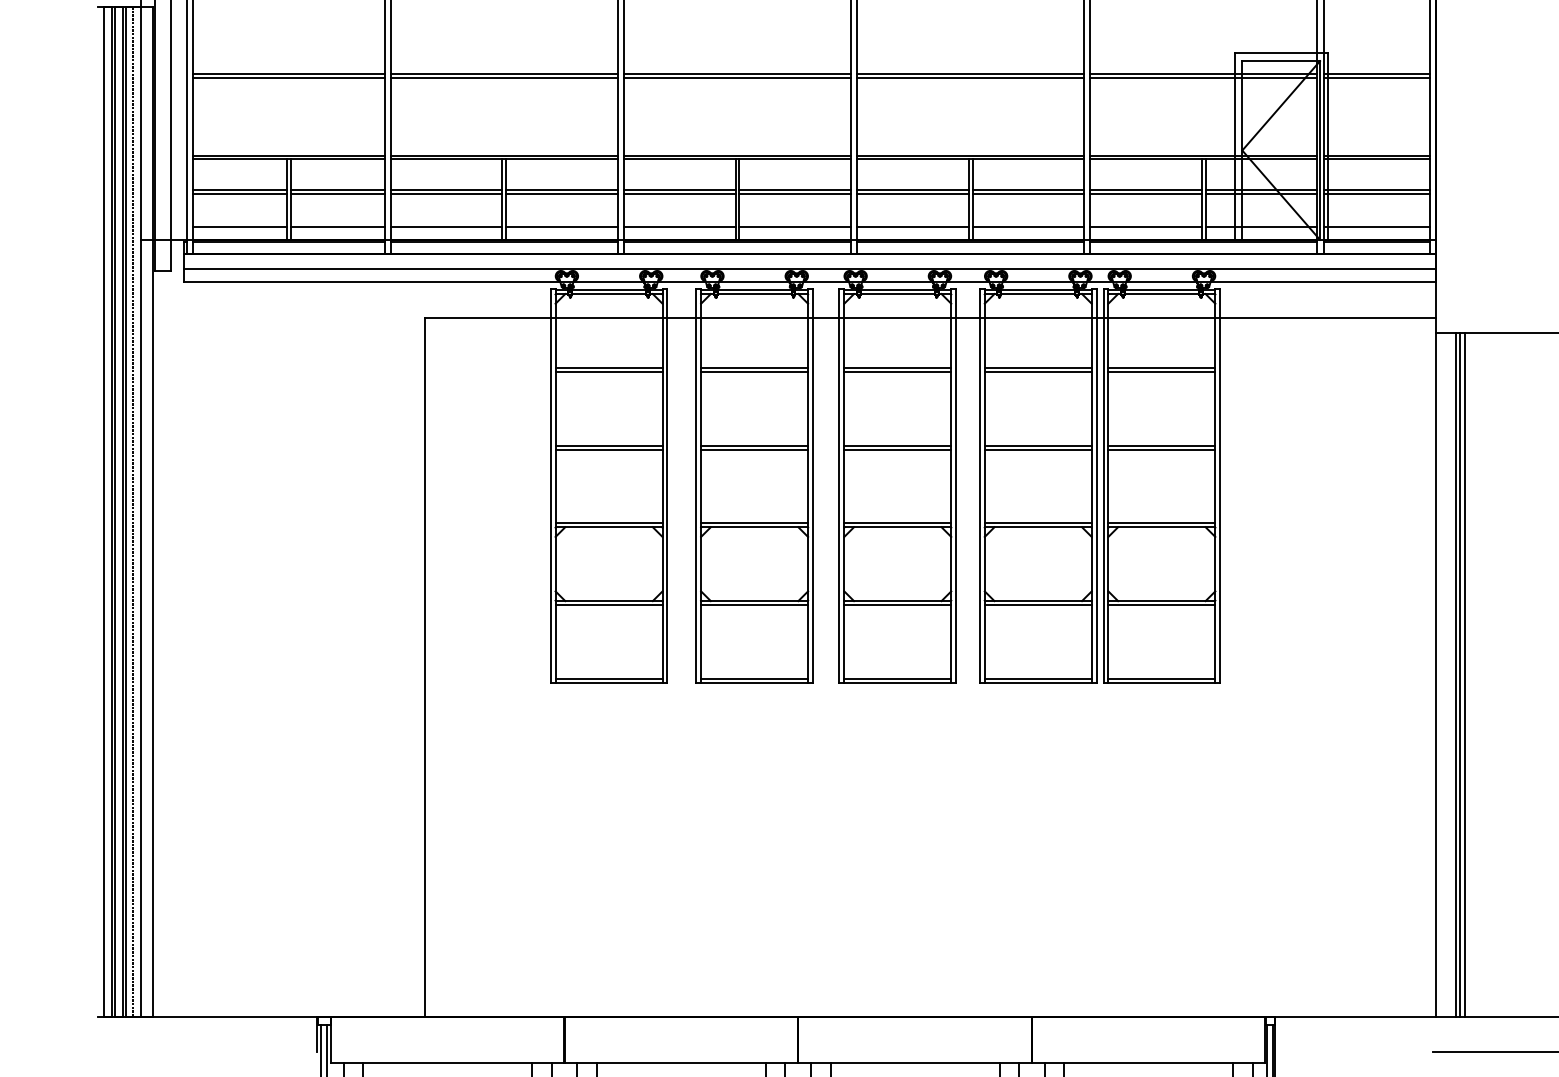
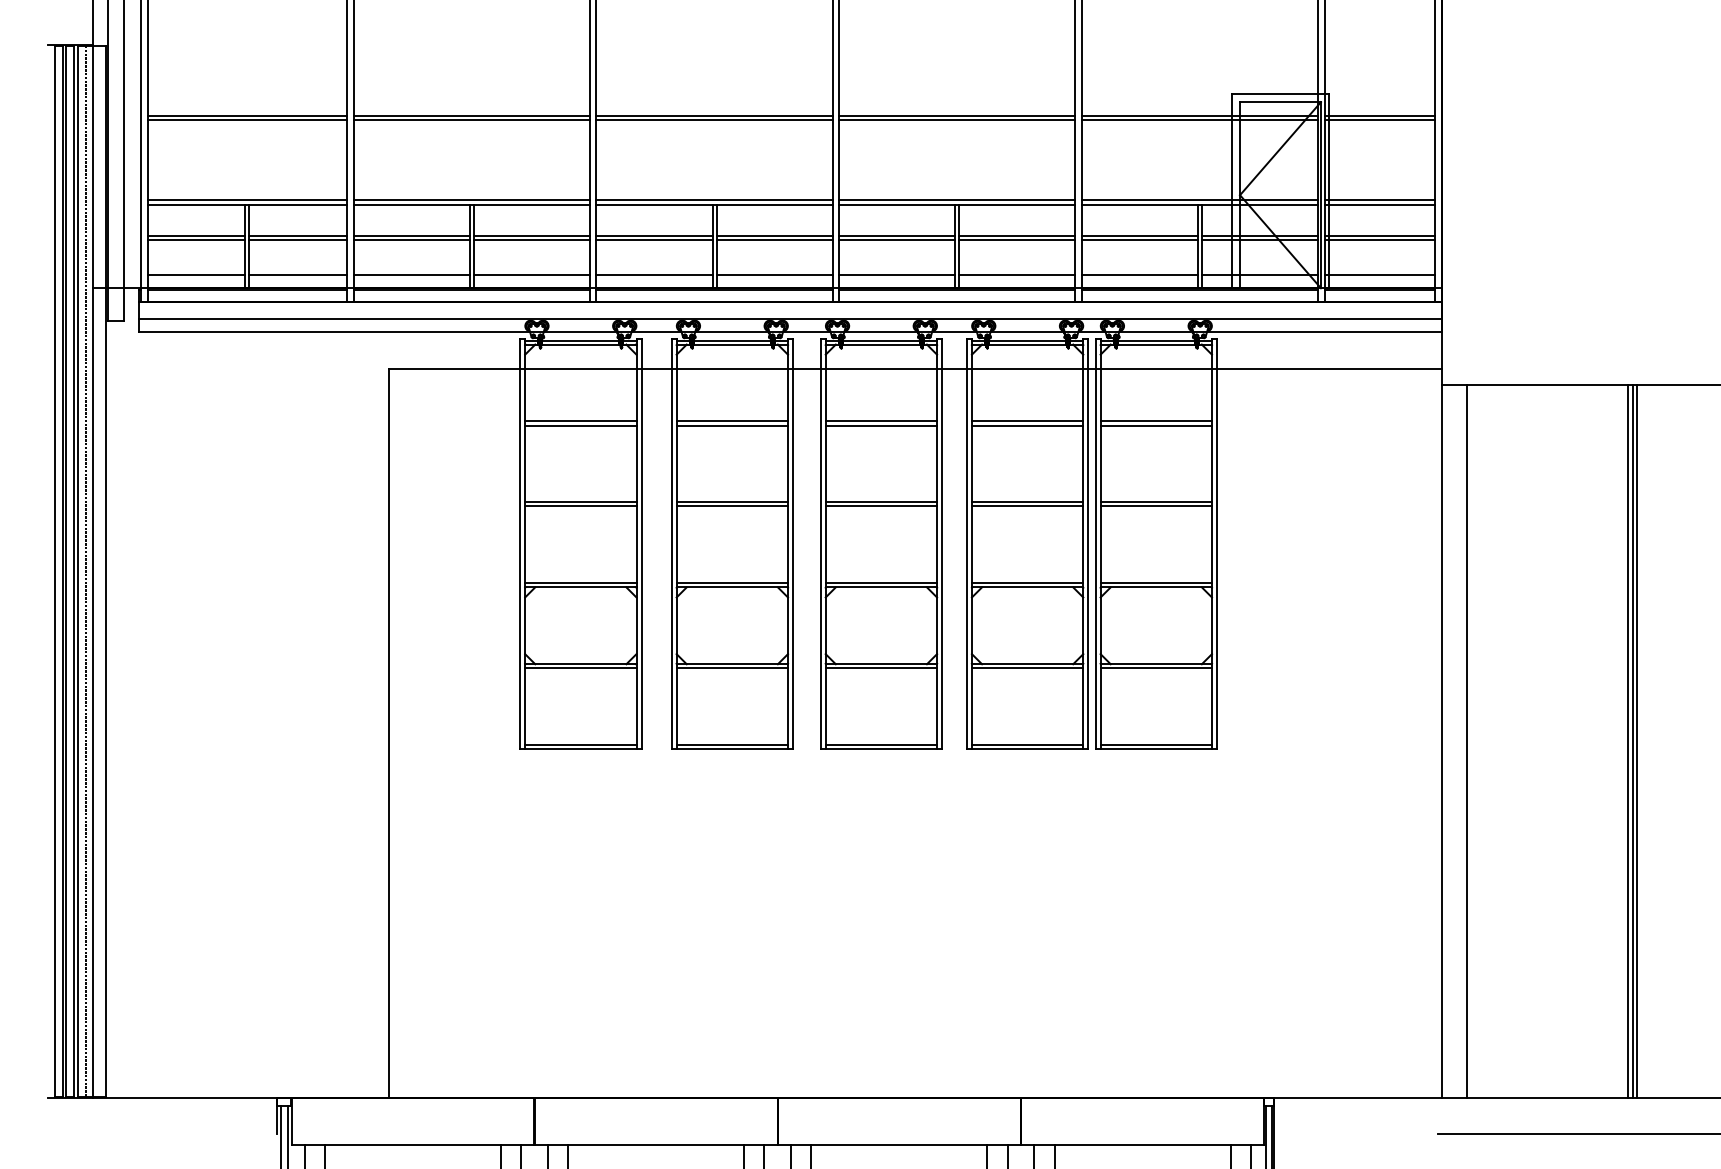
line: (1456, 675) -> (1462, 741), removed
line: (1464, 675) -> (1471, 741), removed

